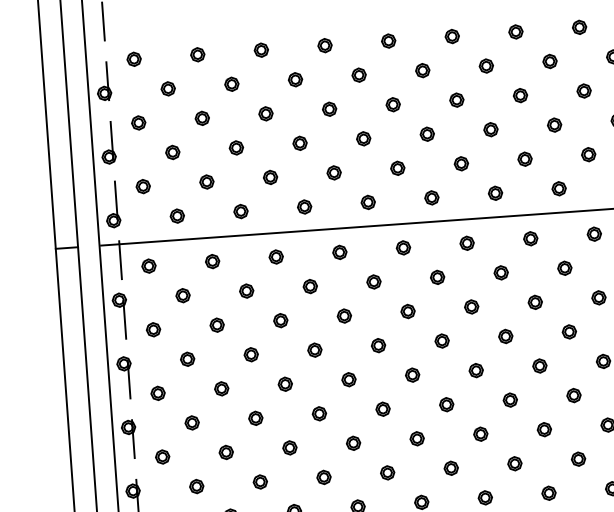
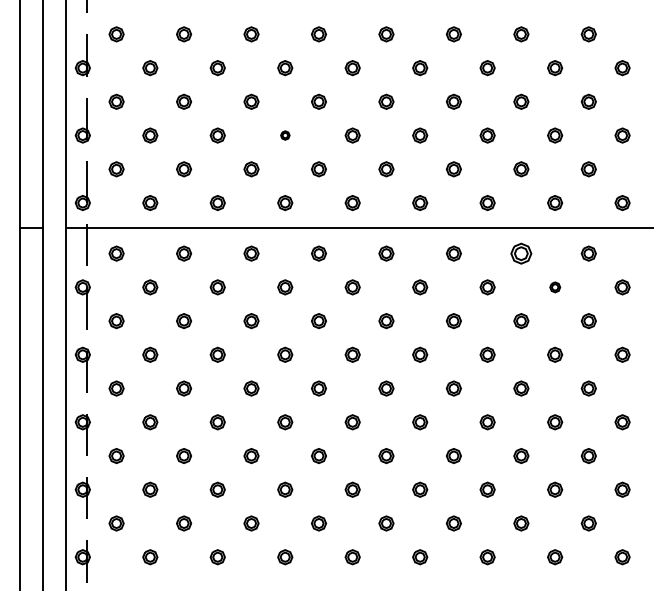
part: (300, 143) -> (285, 135), size x0.6
part: (530, 238) -> (521, 253), size x1.4
part: (565, 268) -> (555, 287), size x0.7

